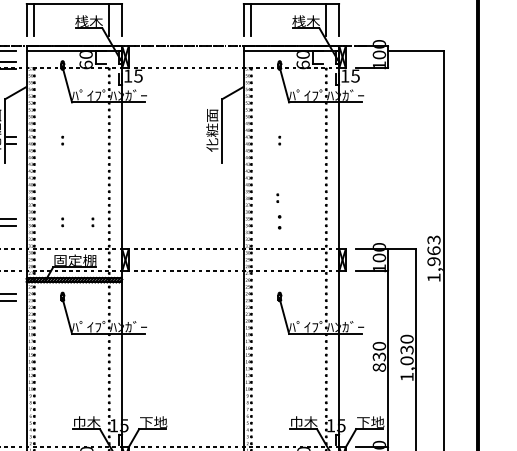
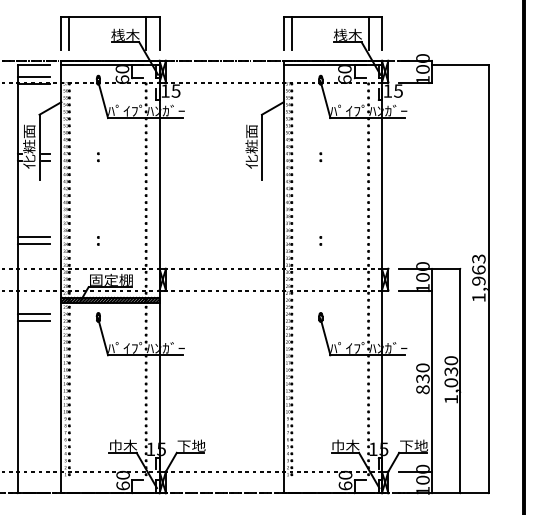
part: (277, 198) -> (318, 216), removed
part: (93, 221) -> (129, 240), removed
part: (279, 221) -> (320, 240), size x0.62

